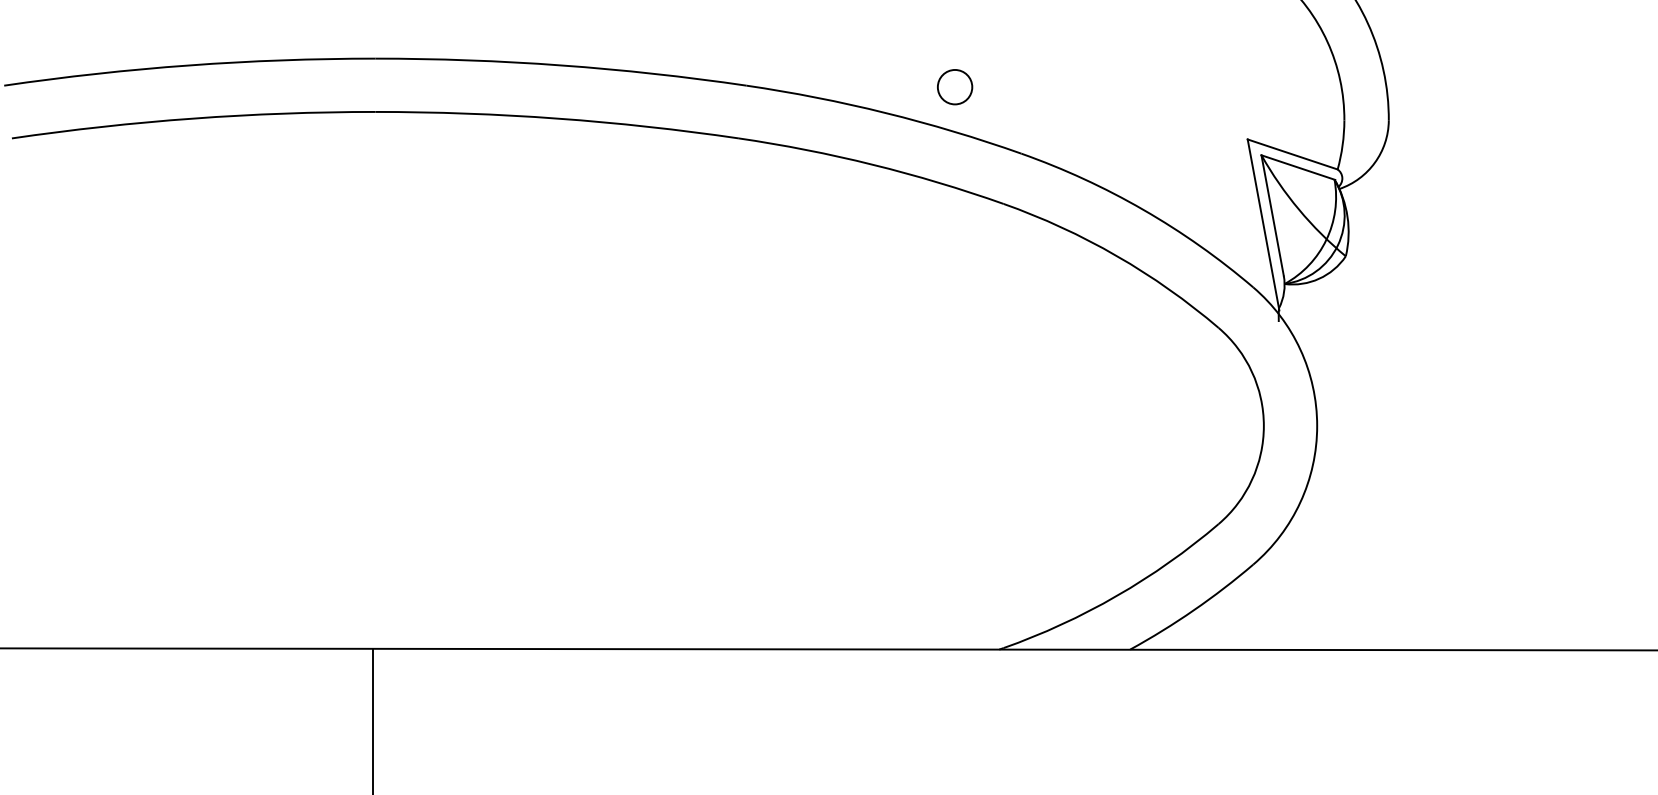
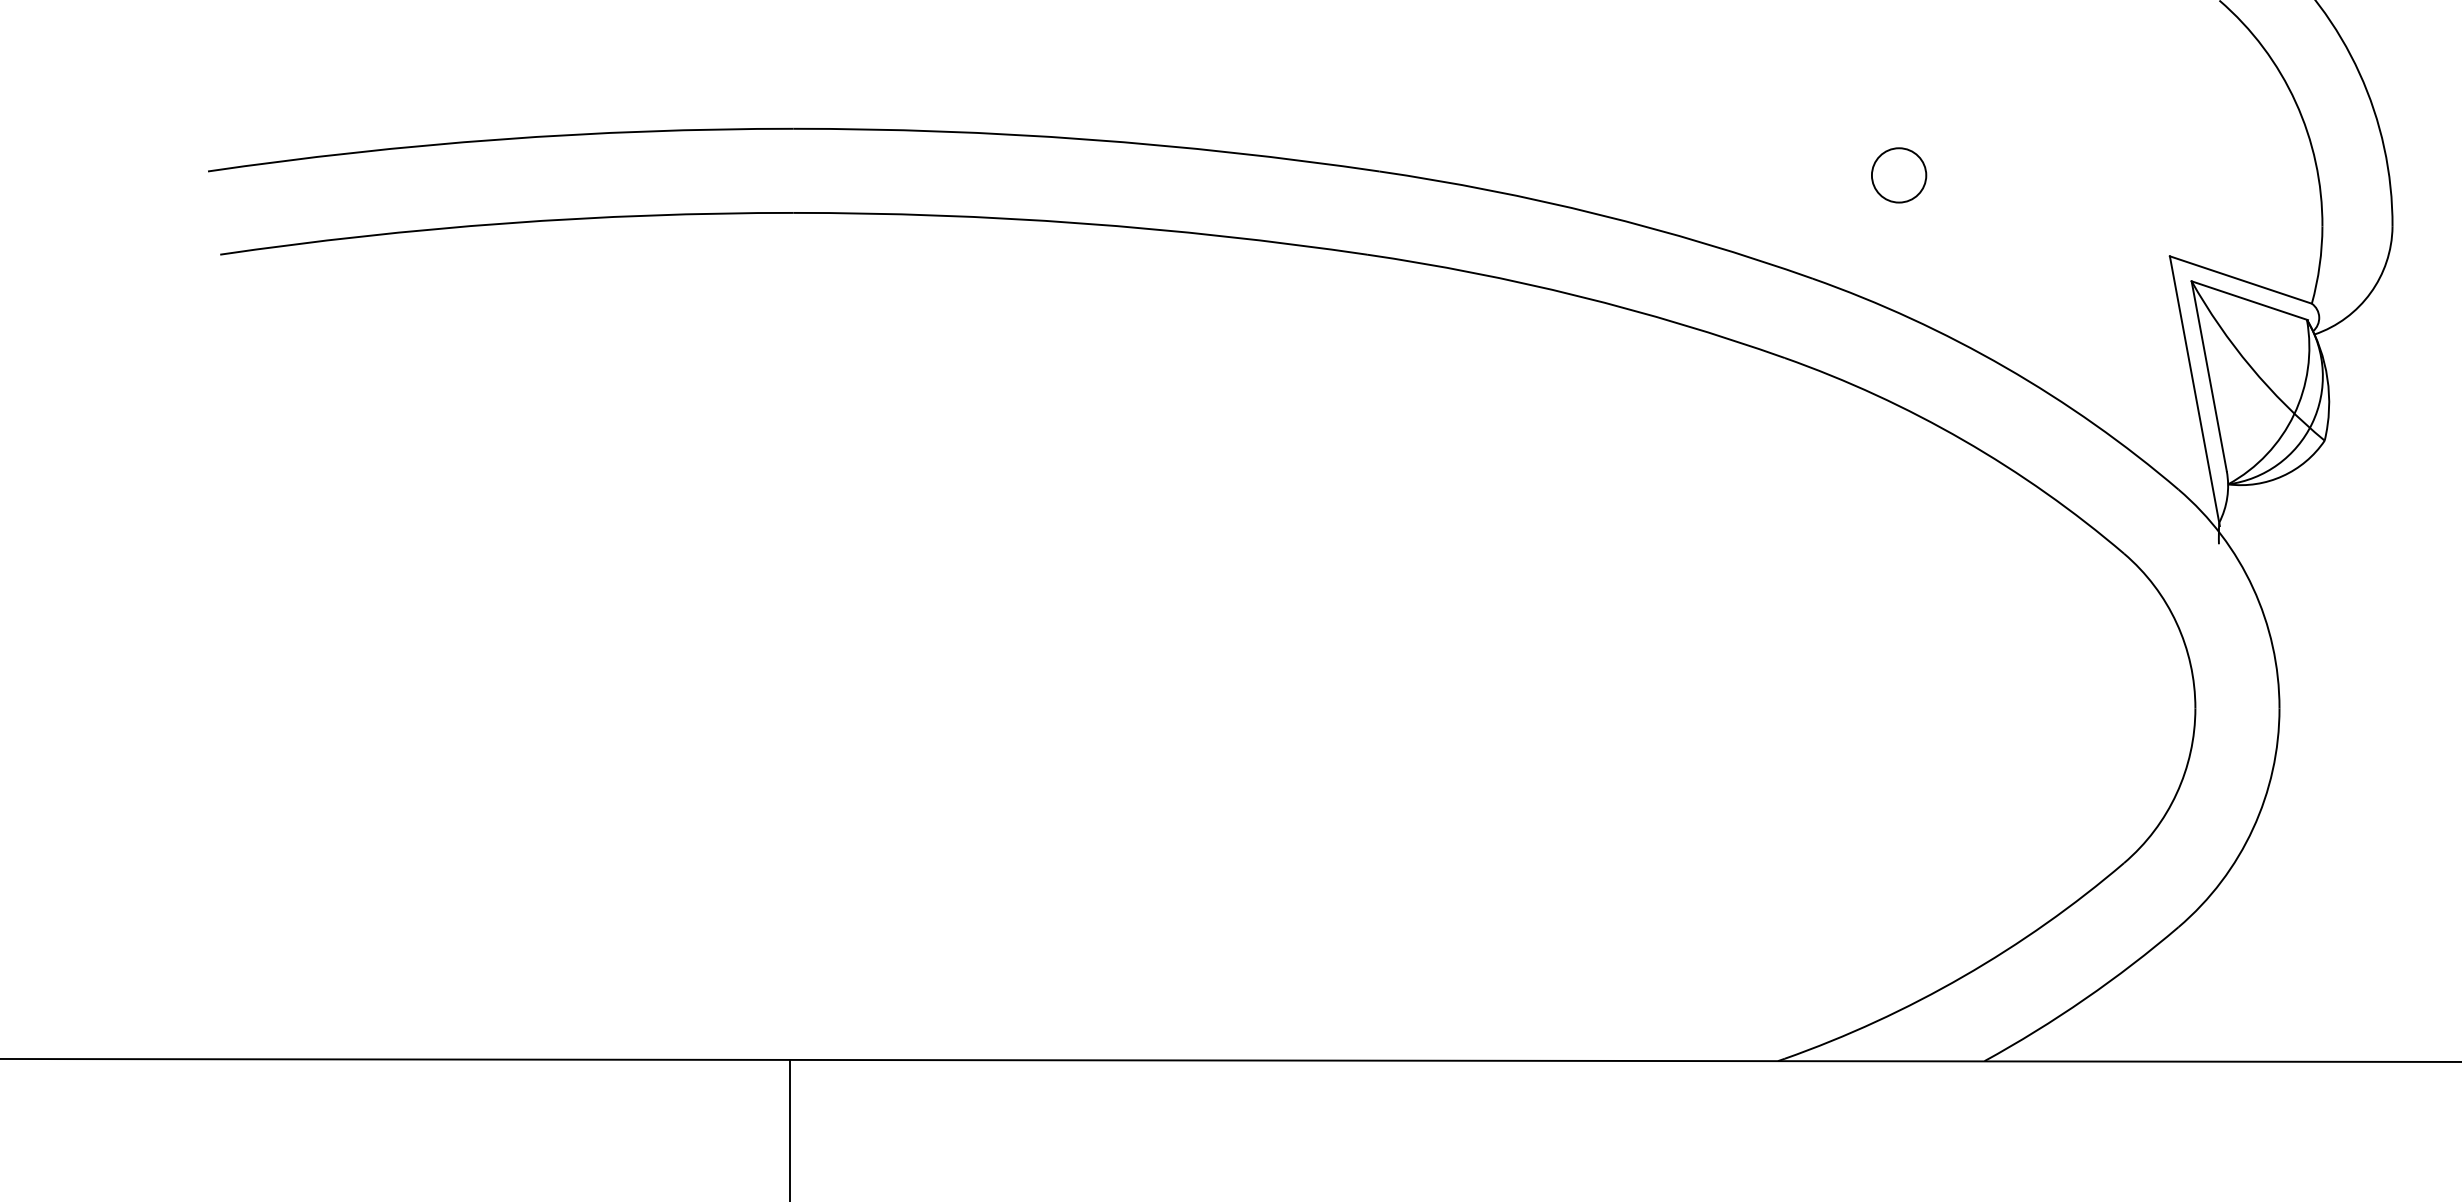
circle: (955, 87) -> (1899, 175), moved

